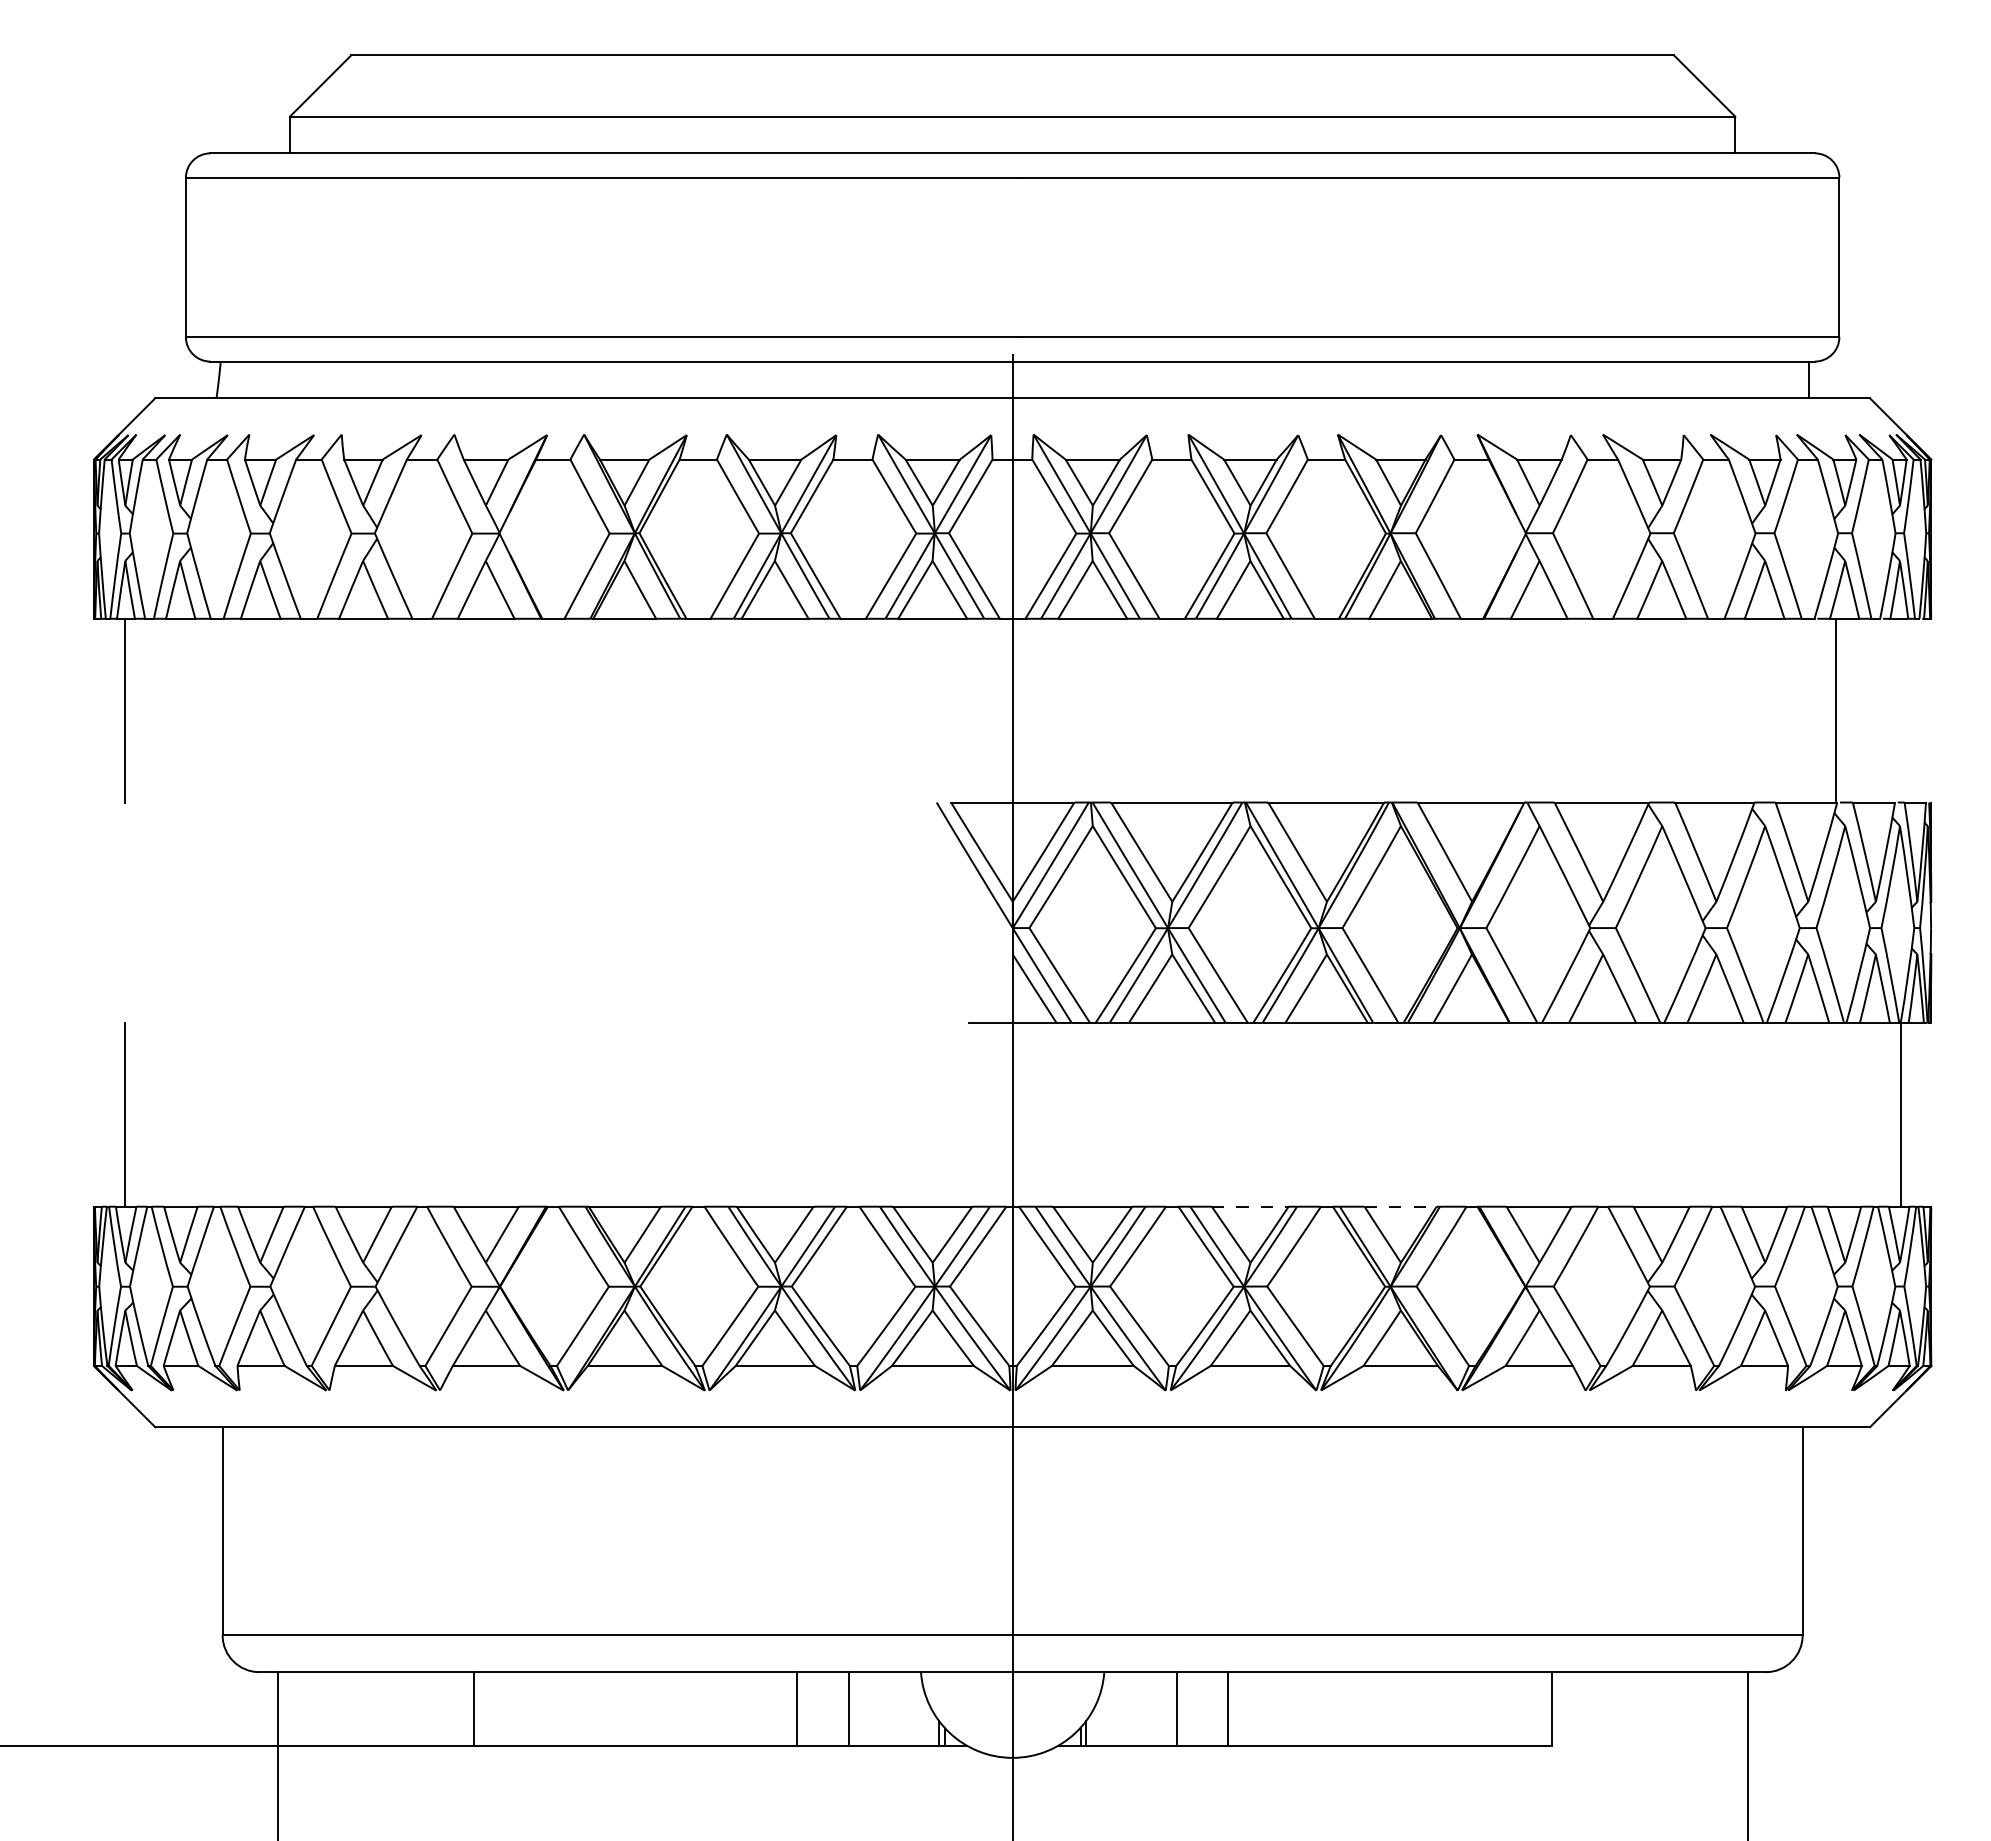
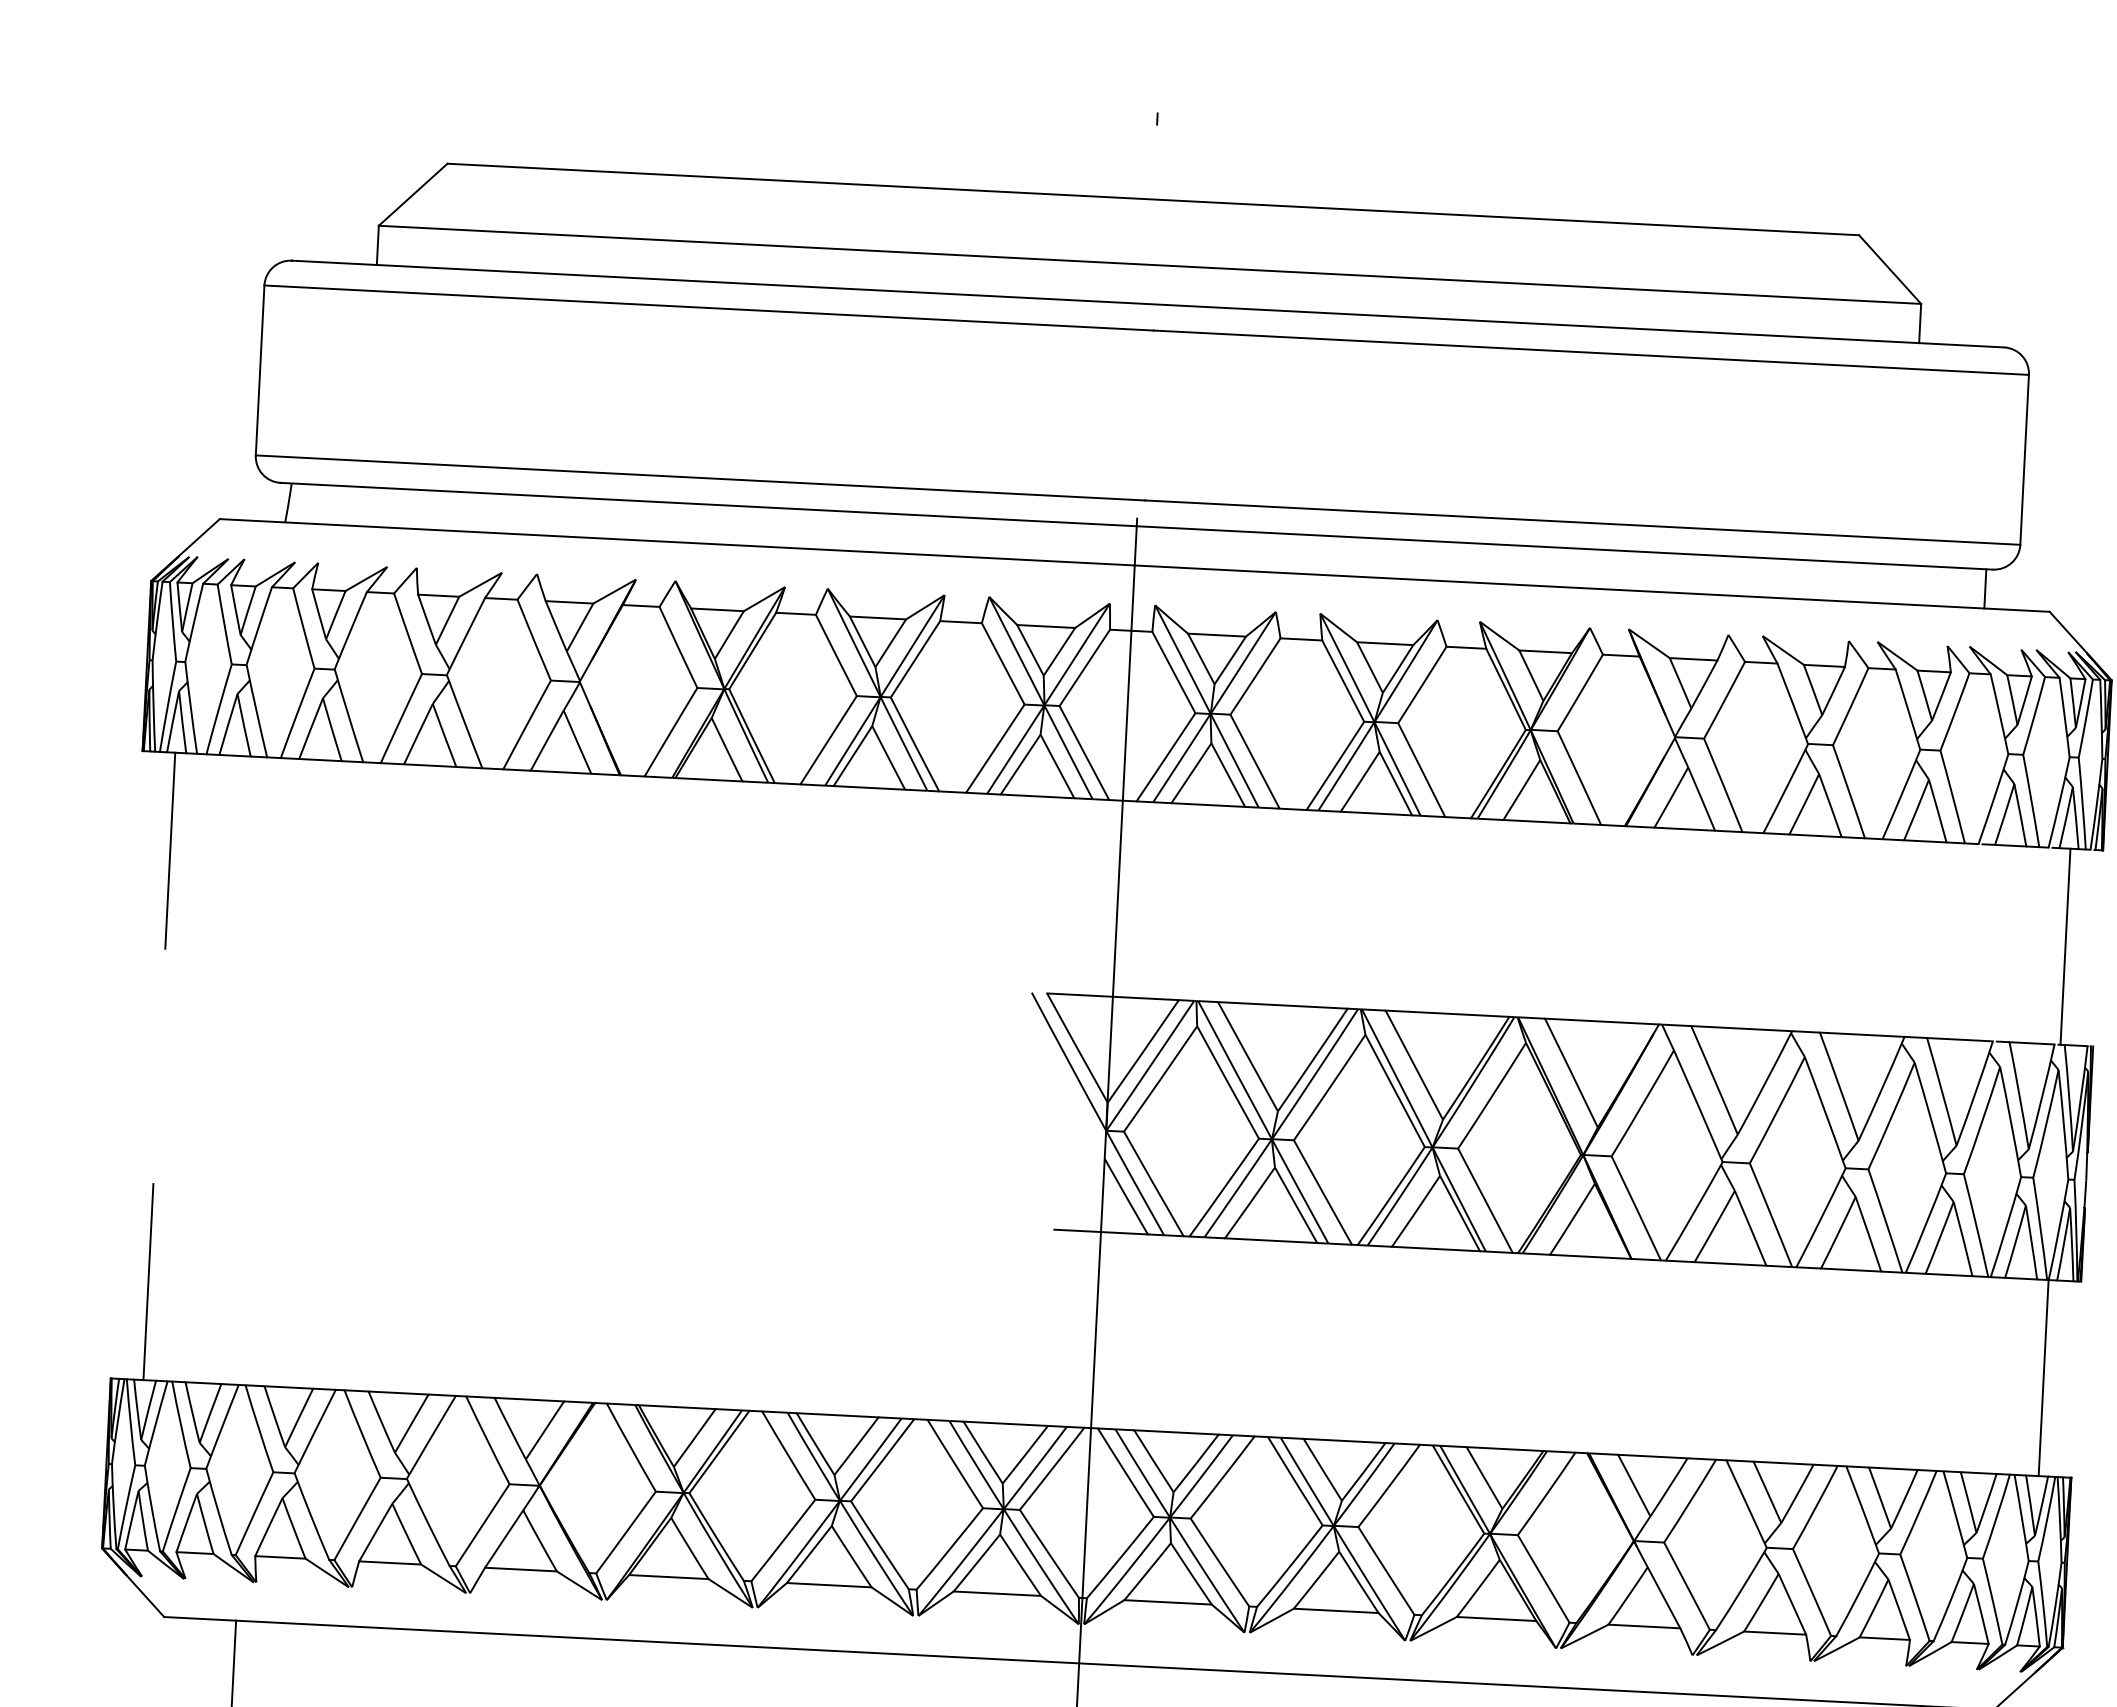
line: (1835, 710) -> (2065, 946), moved
line: (1250, 1206) -> (1344, 1440), dashed -> solid
line: (1400, 1206) -> (1504, 1448), dashed -> solid

